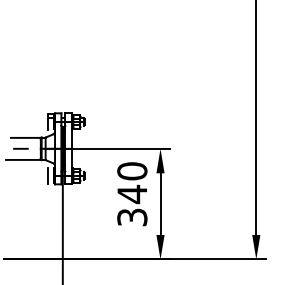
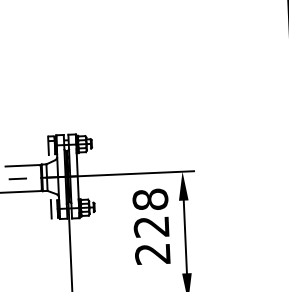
text: (132, 194) -> (151, 227), 340 -> 228

